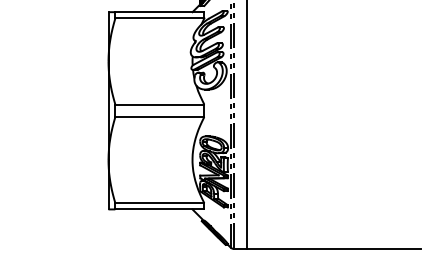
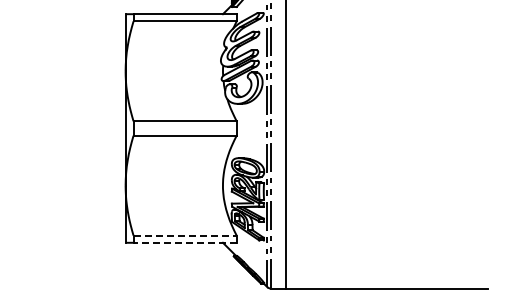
line: (160, 203) -> (185, 235), solid -> dashed
line: (160, 209) -> (185, 242), solid -> dashed

